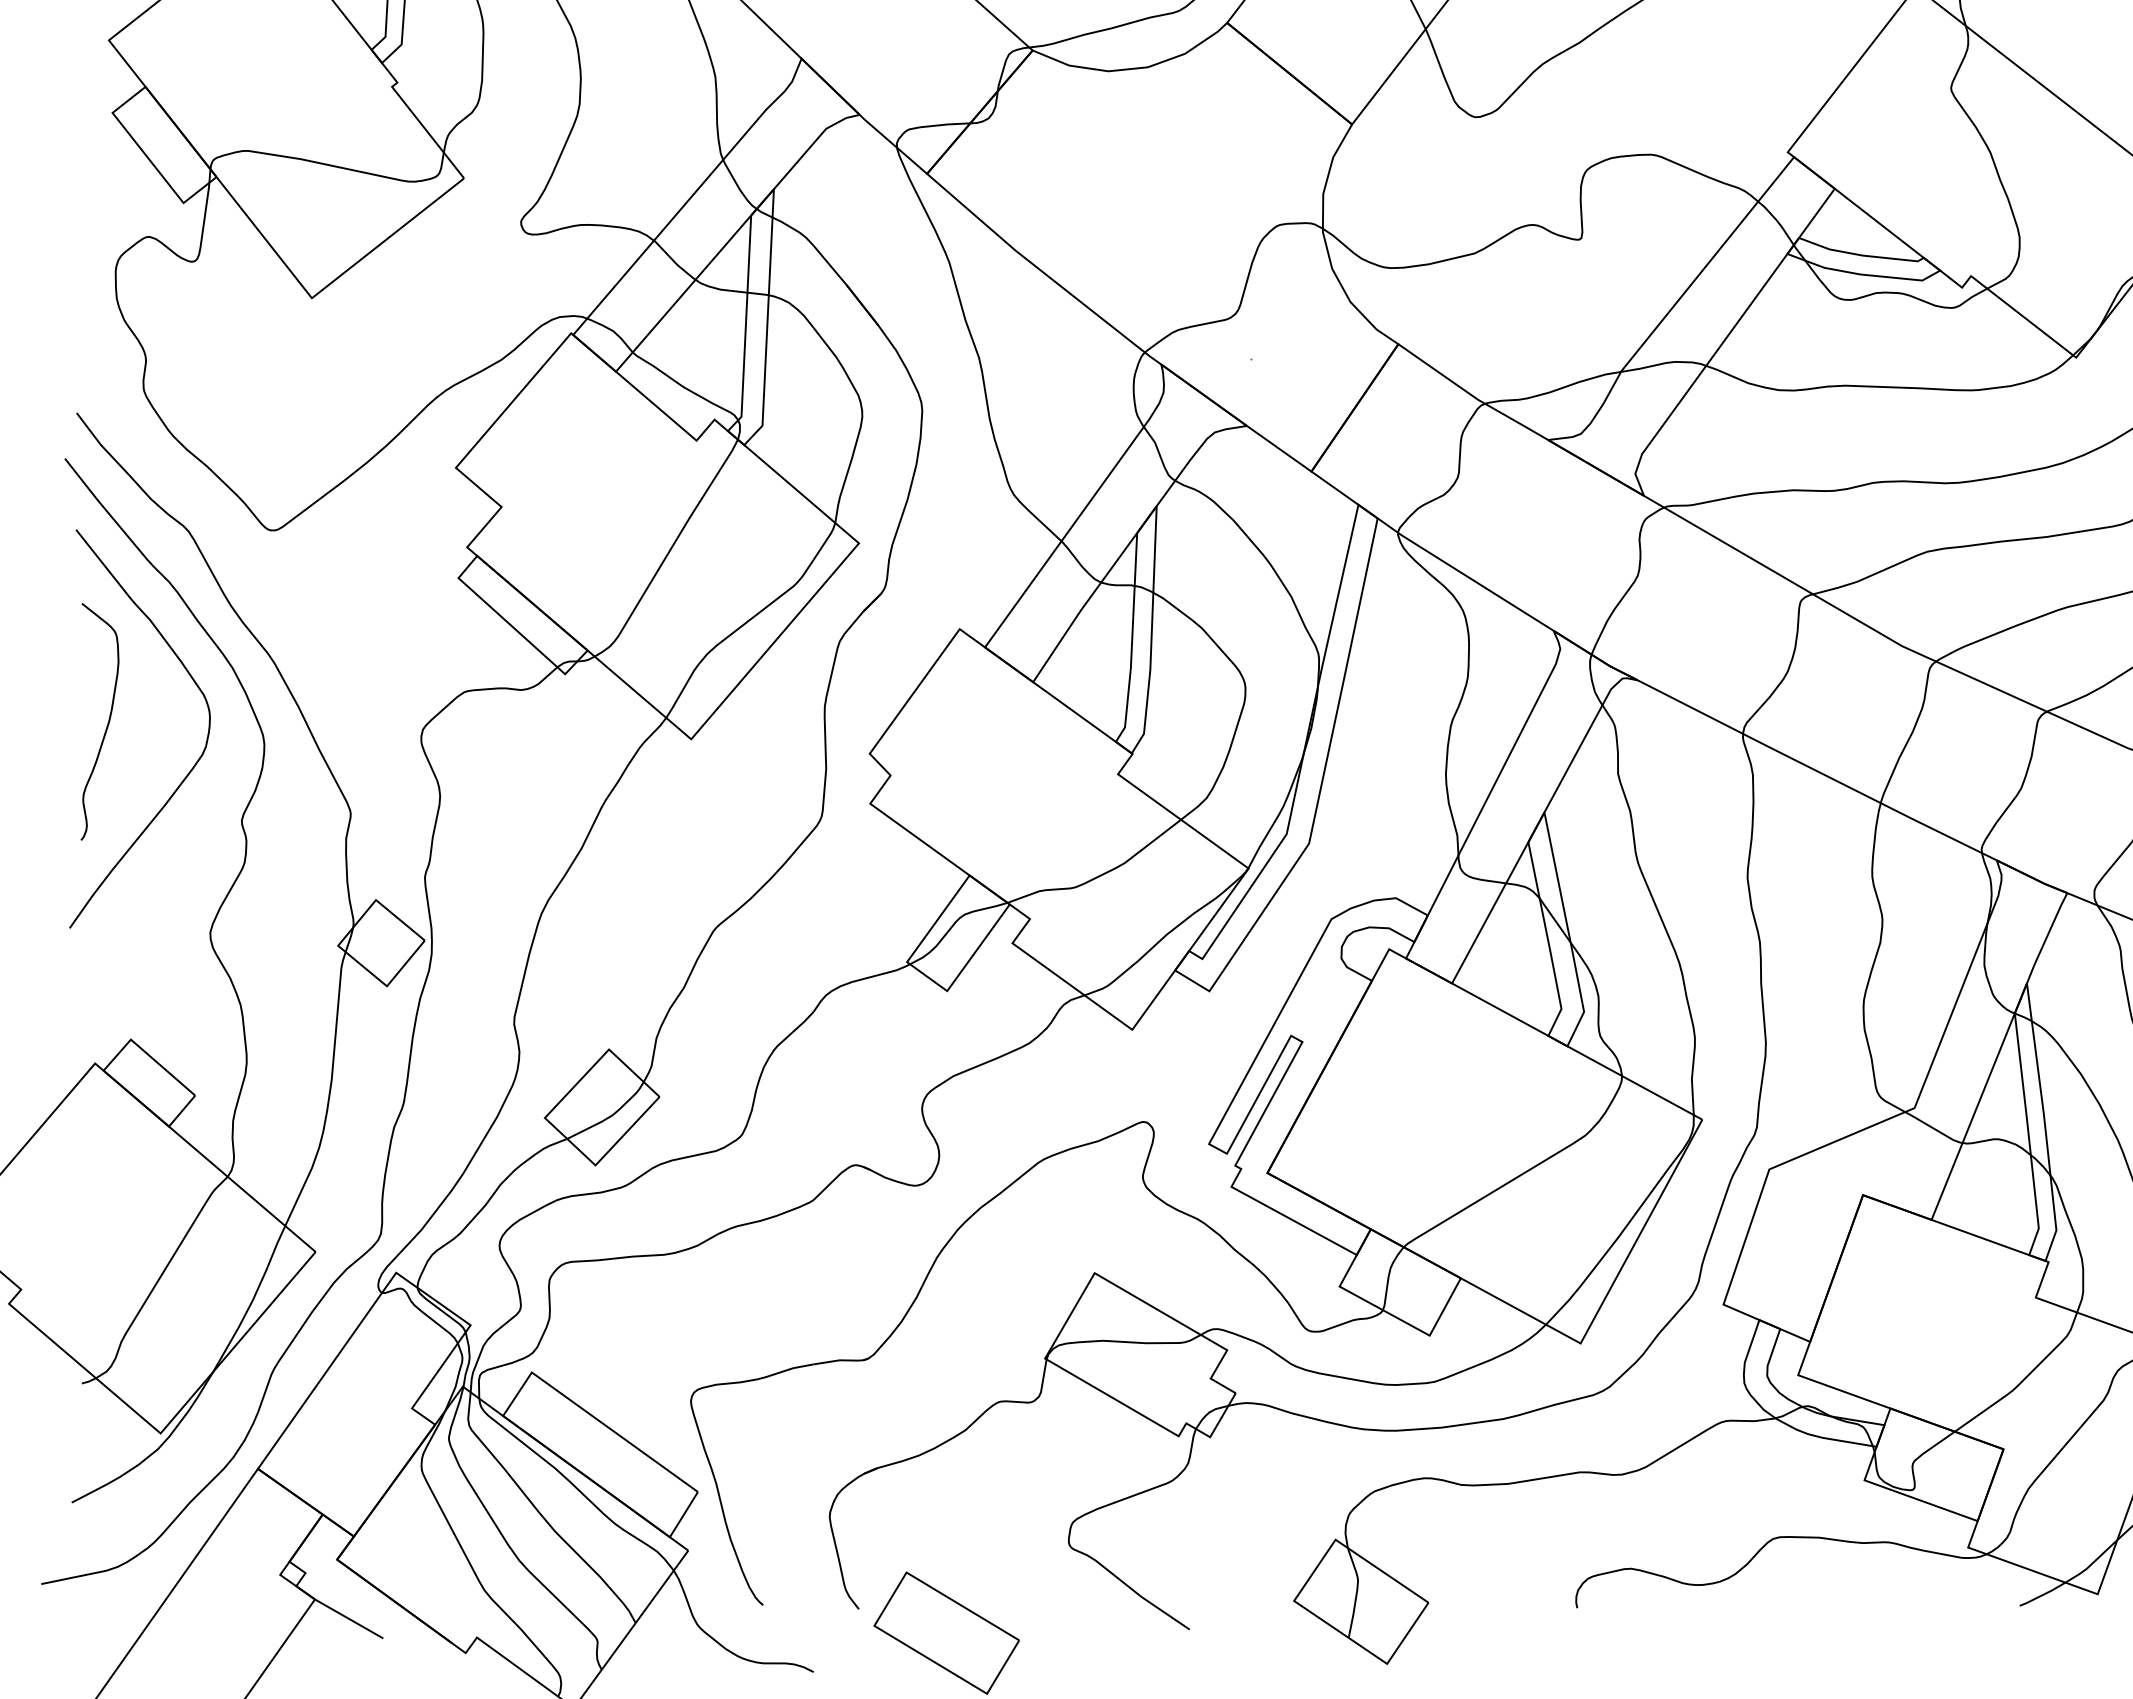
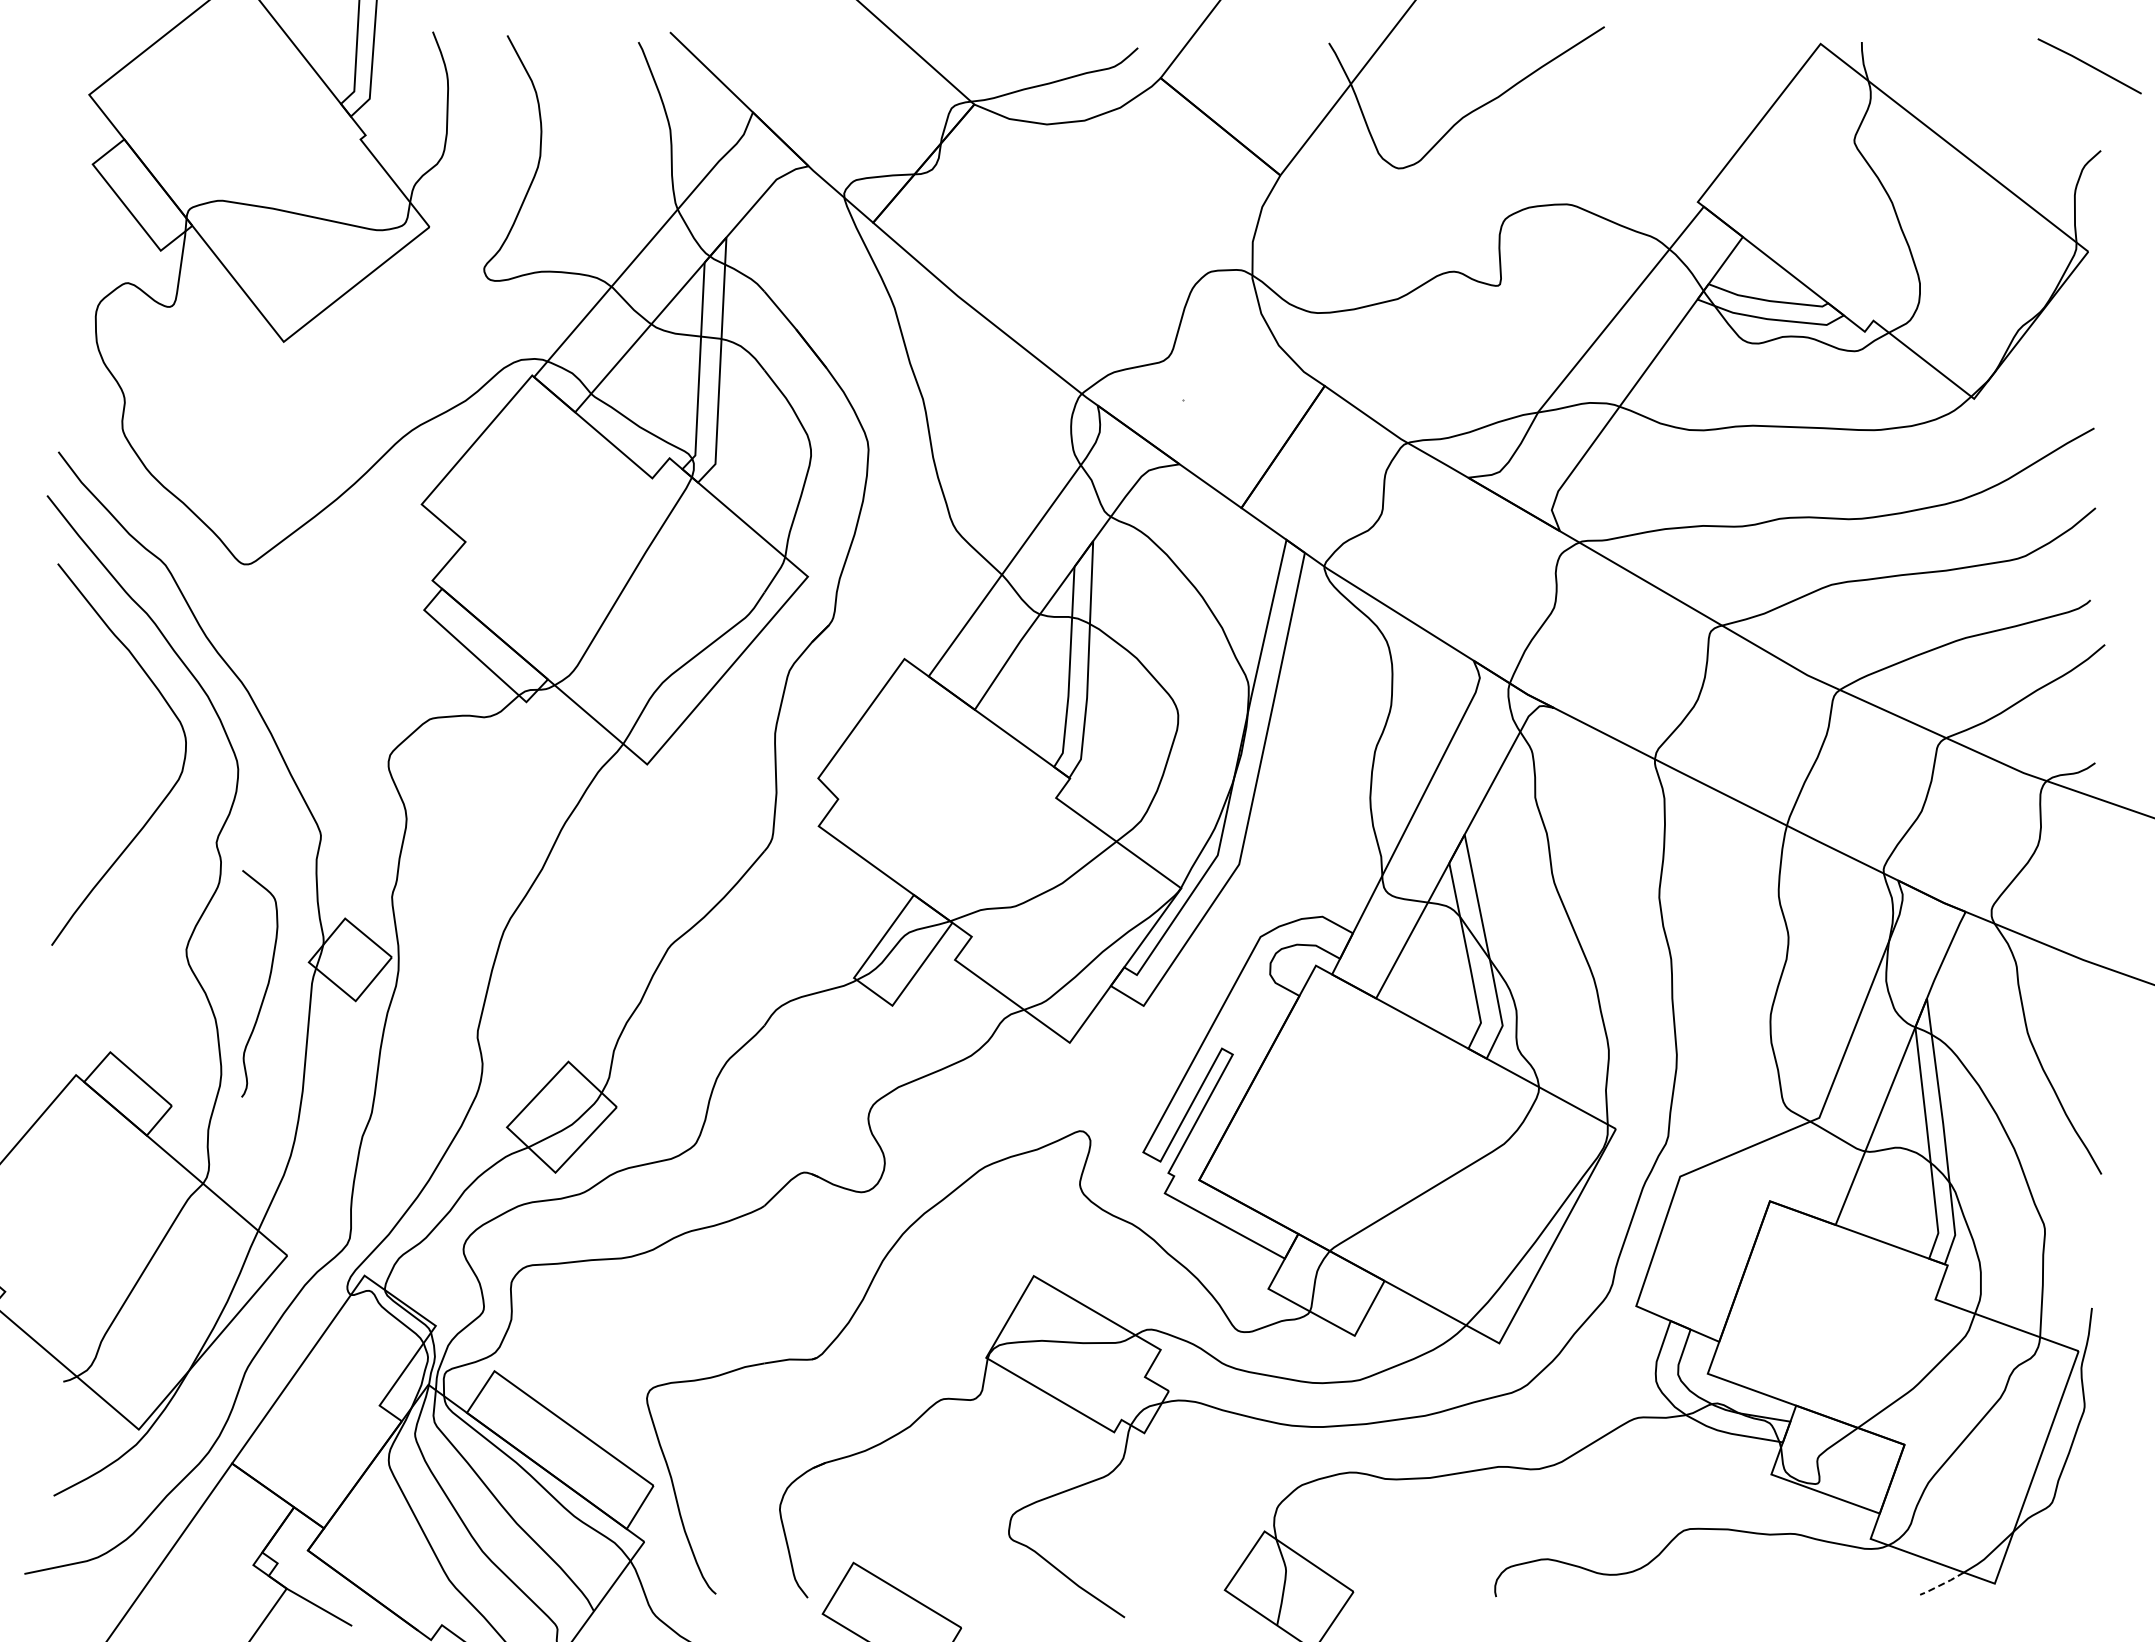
curve: (107, 724) -> (266, 986), moved
line: (2042, 1595) -> (1941, 1584), solid -> dashed

